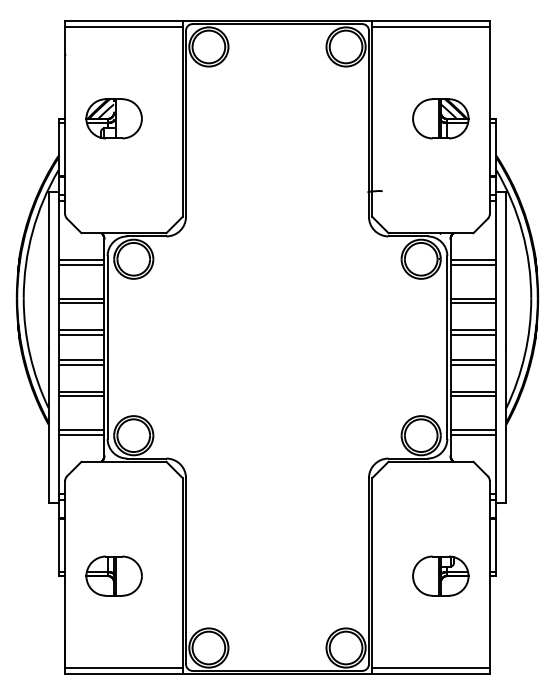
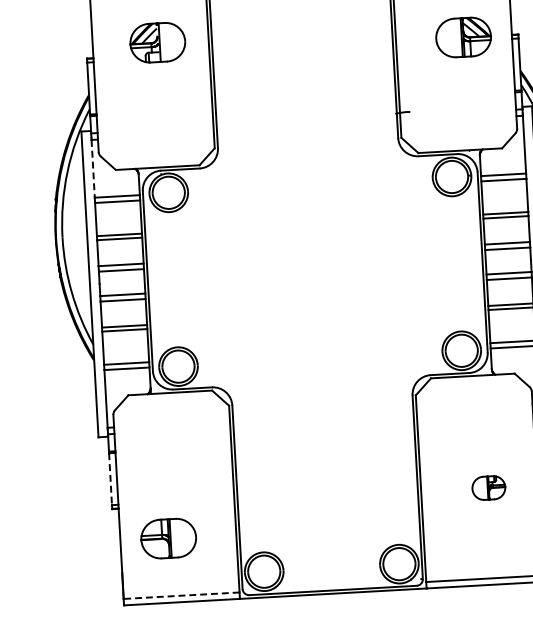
part: (113, 118) -> (157, 42), moved
line: (58, 231) -> (93, 169), solid -> dashed
line: (58, 546) -> (110, 479), solid -> dashed
part: (113, 575) -> (168, 538), moved
part: (440, 575) -> (488, 487), size x0.6
line: (123, 667) -> (181, 595), solid -> dashed

